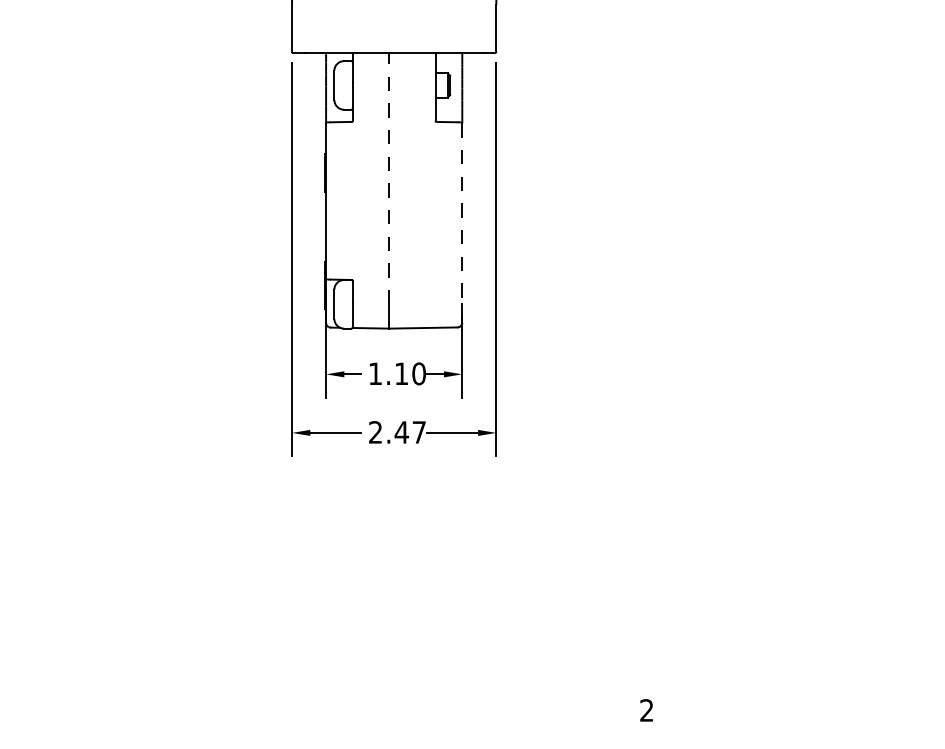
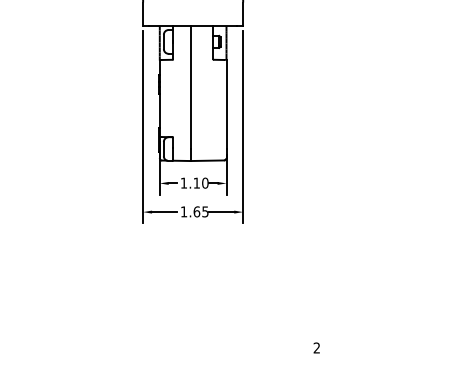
line: (388, 178) -> (190, 87), dashed -> solid
line: (462, 215) -> (226, 105), dashed -> solid
text: (396, 431) -> (194, 211), 2.47 -> 1.65

